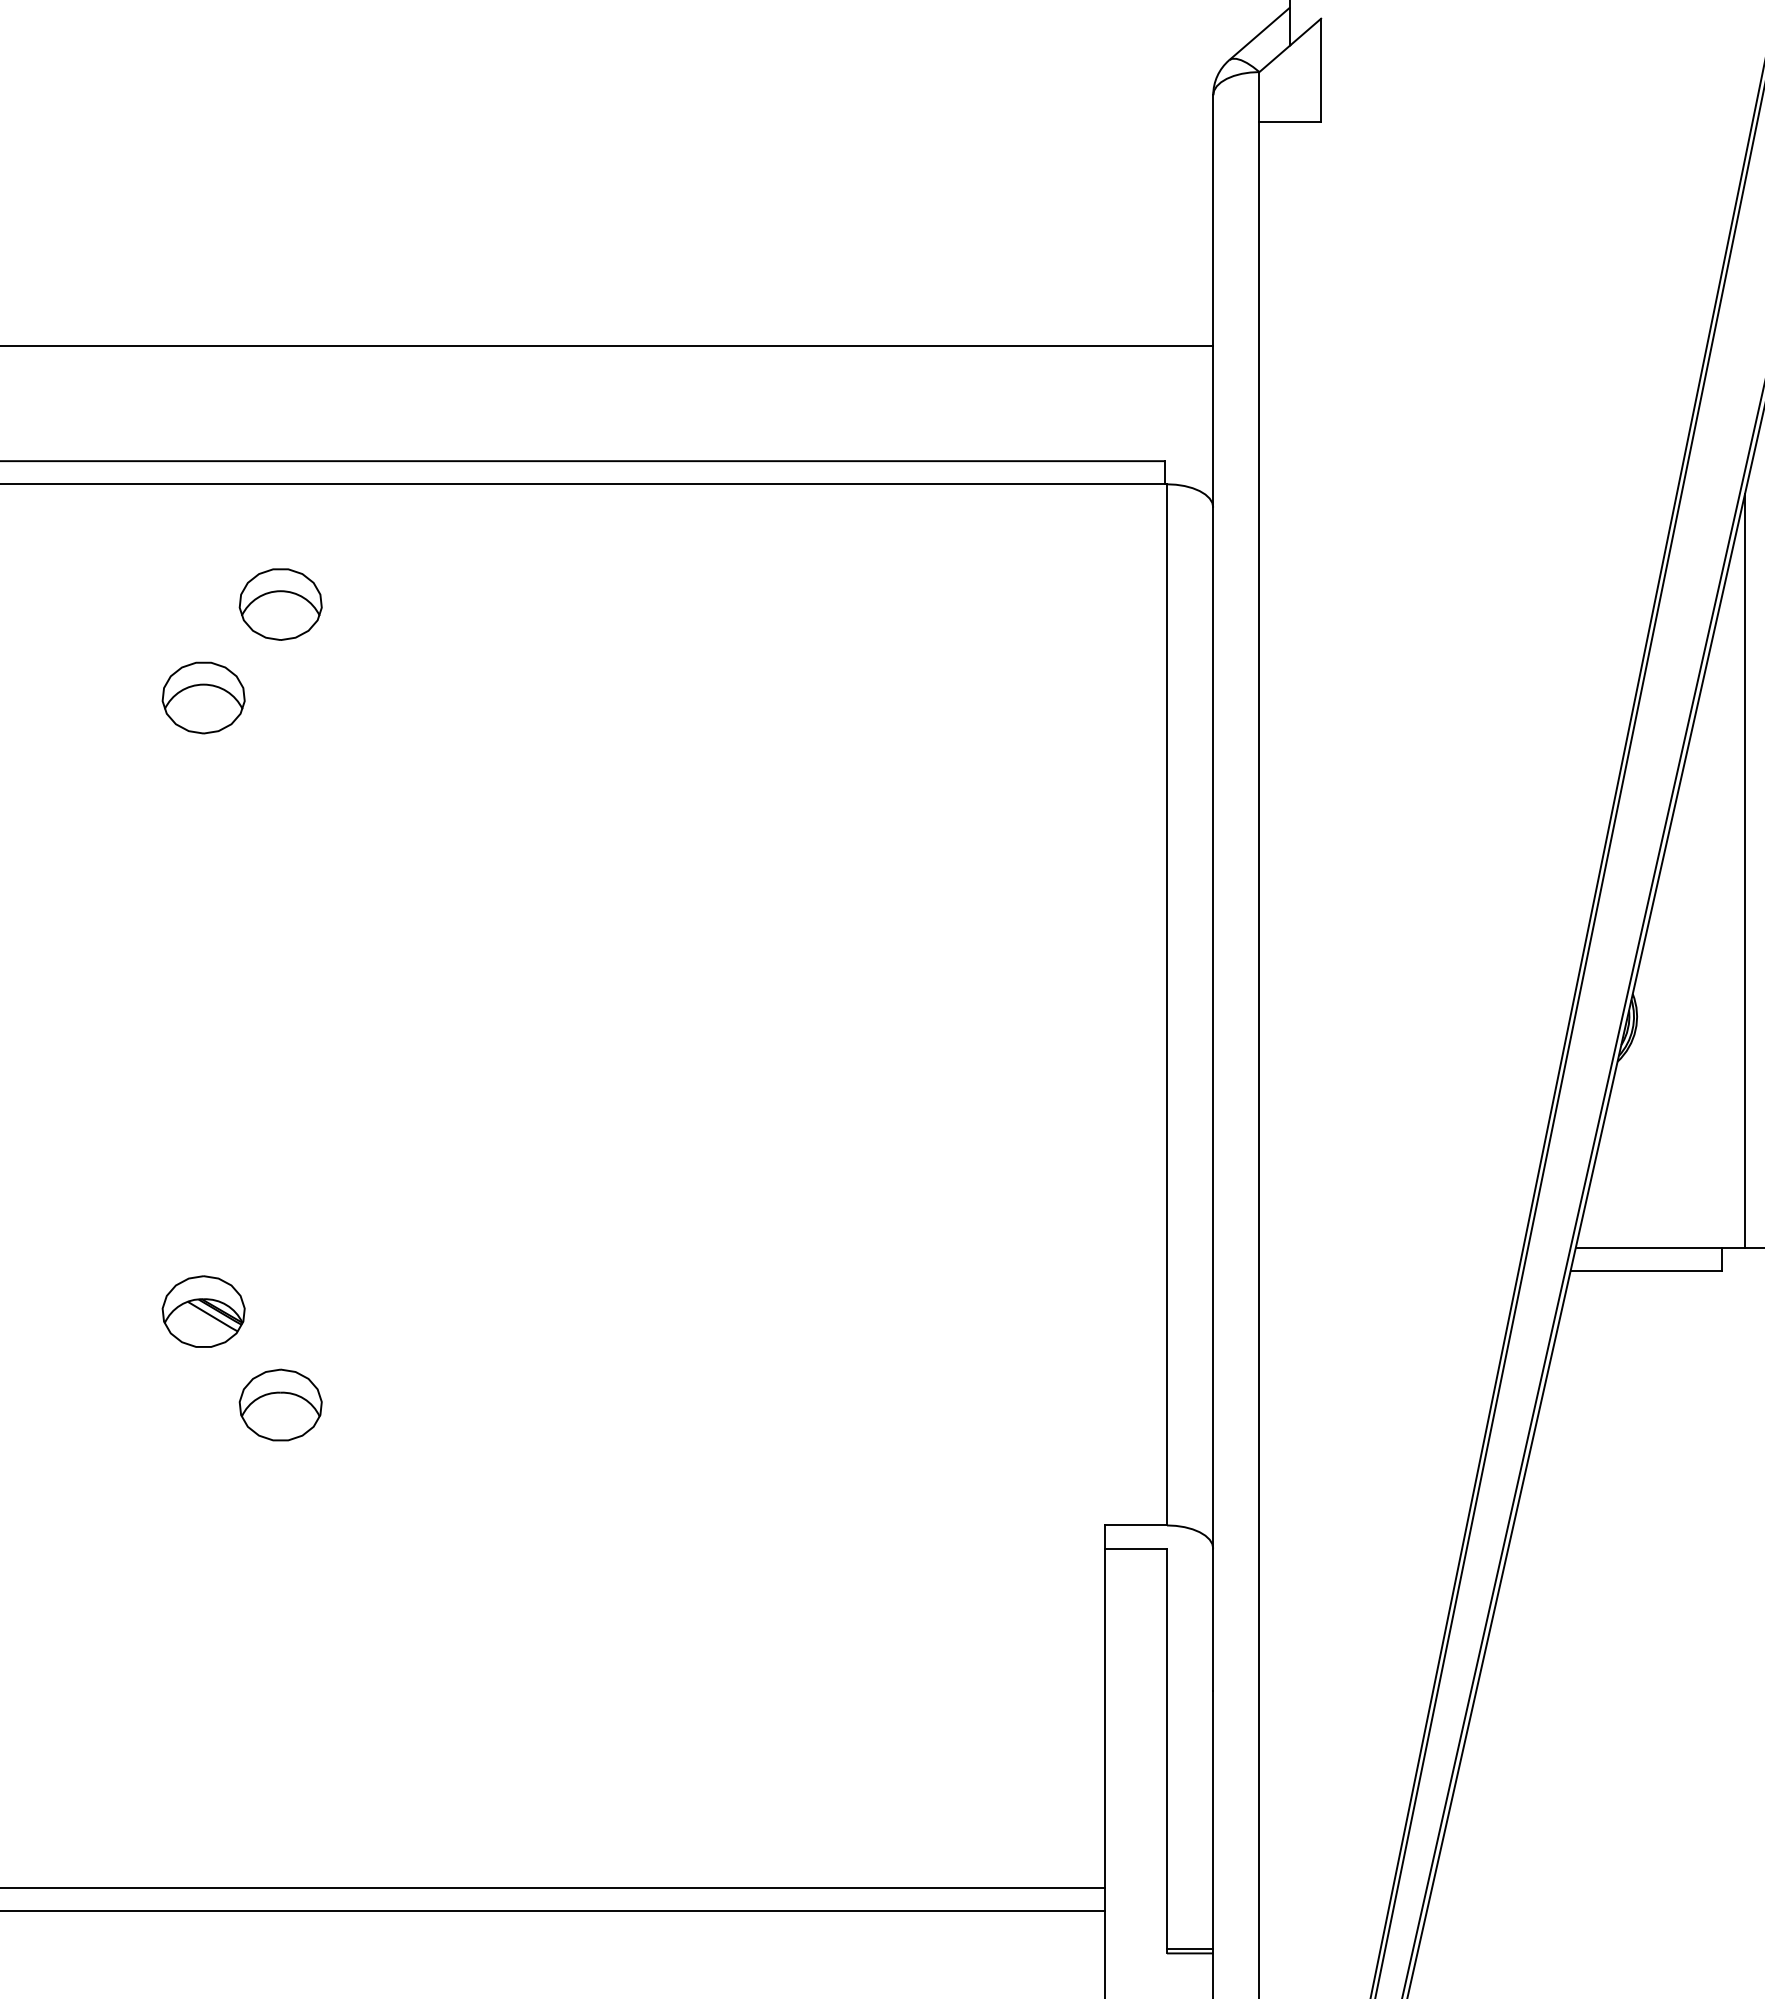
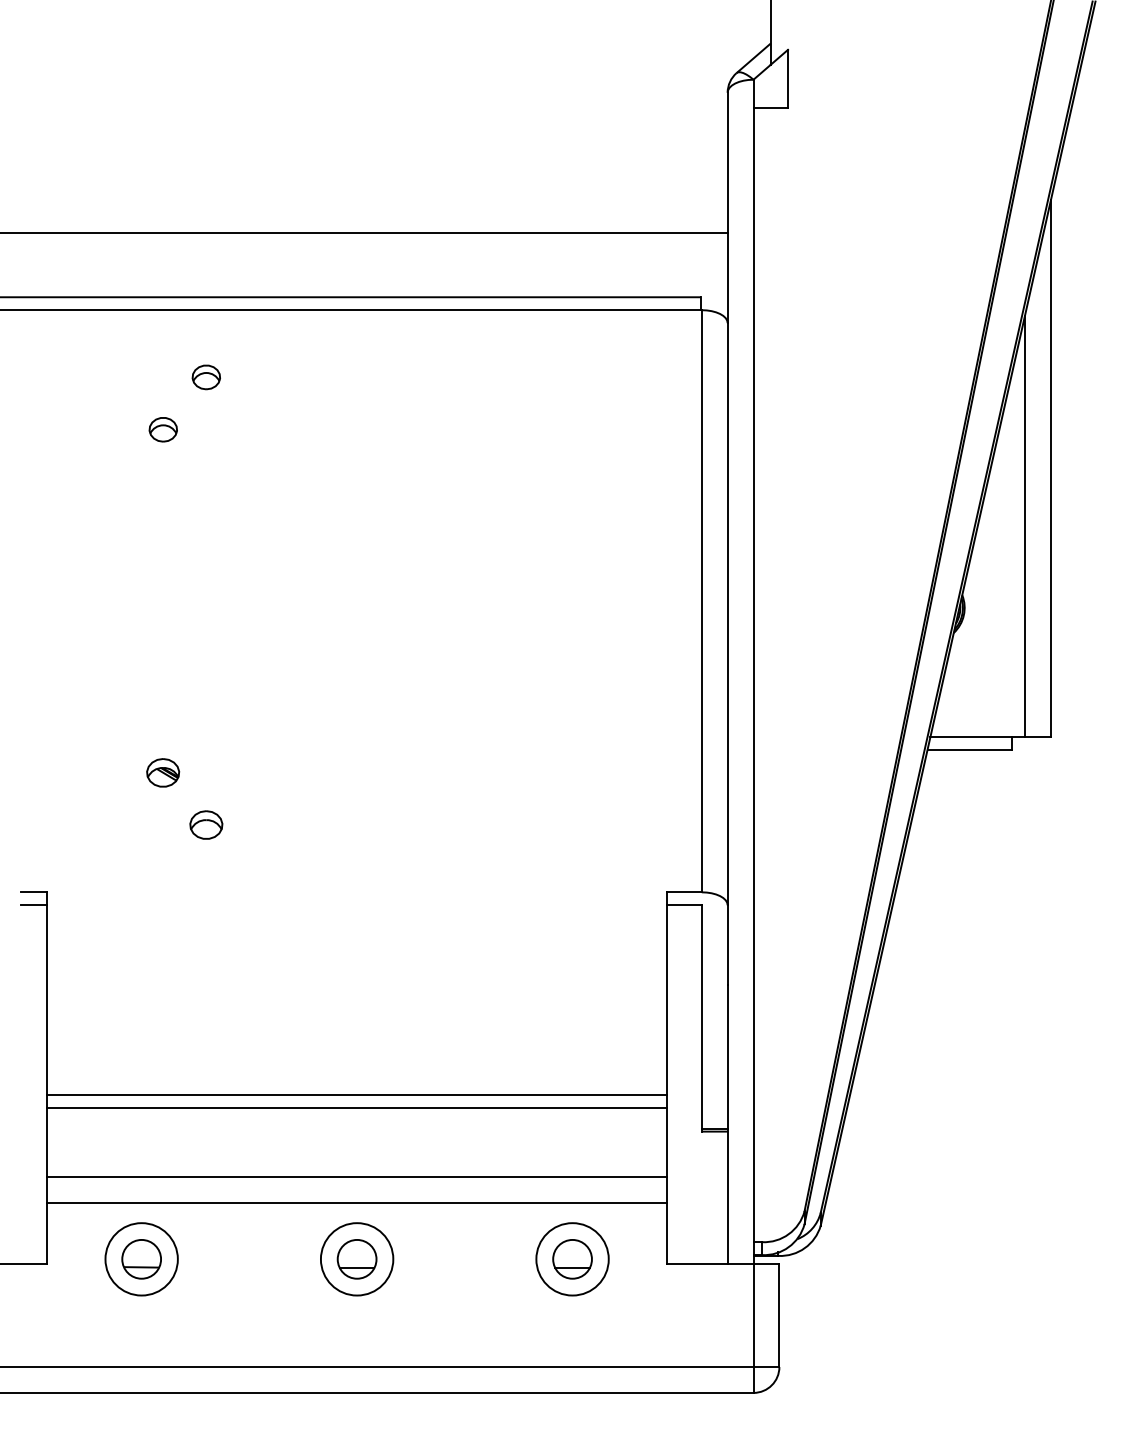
part: (281, 604) -> (206, 377), size x0.6
part: (204, 697) -> (163, 429), size x0.6
part: (202, 1311) -> (162, 772), size x0.7
part: (281, 1404) -> (206, 824), size x0.7

